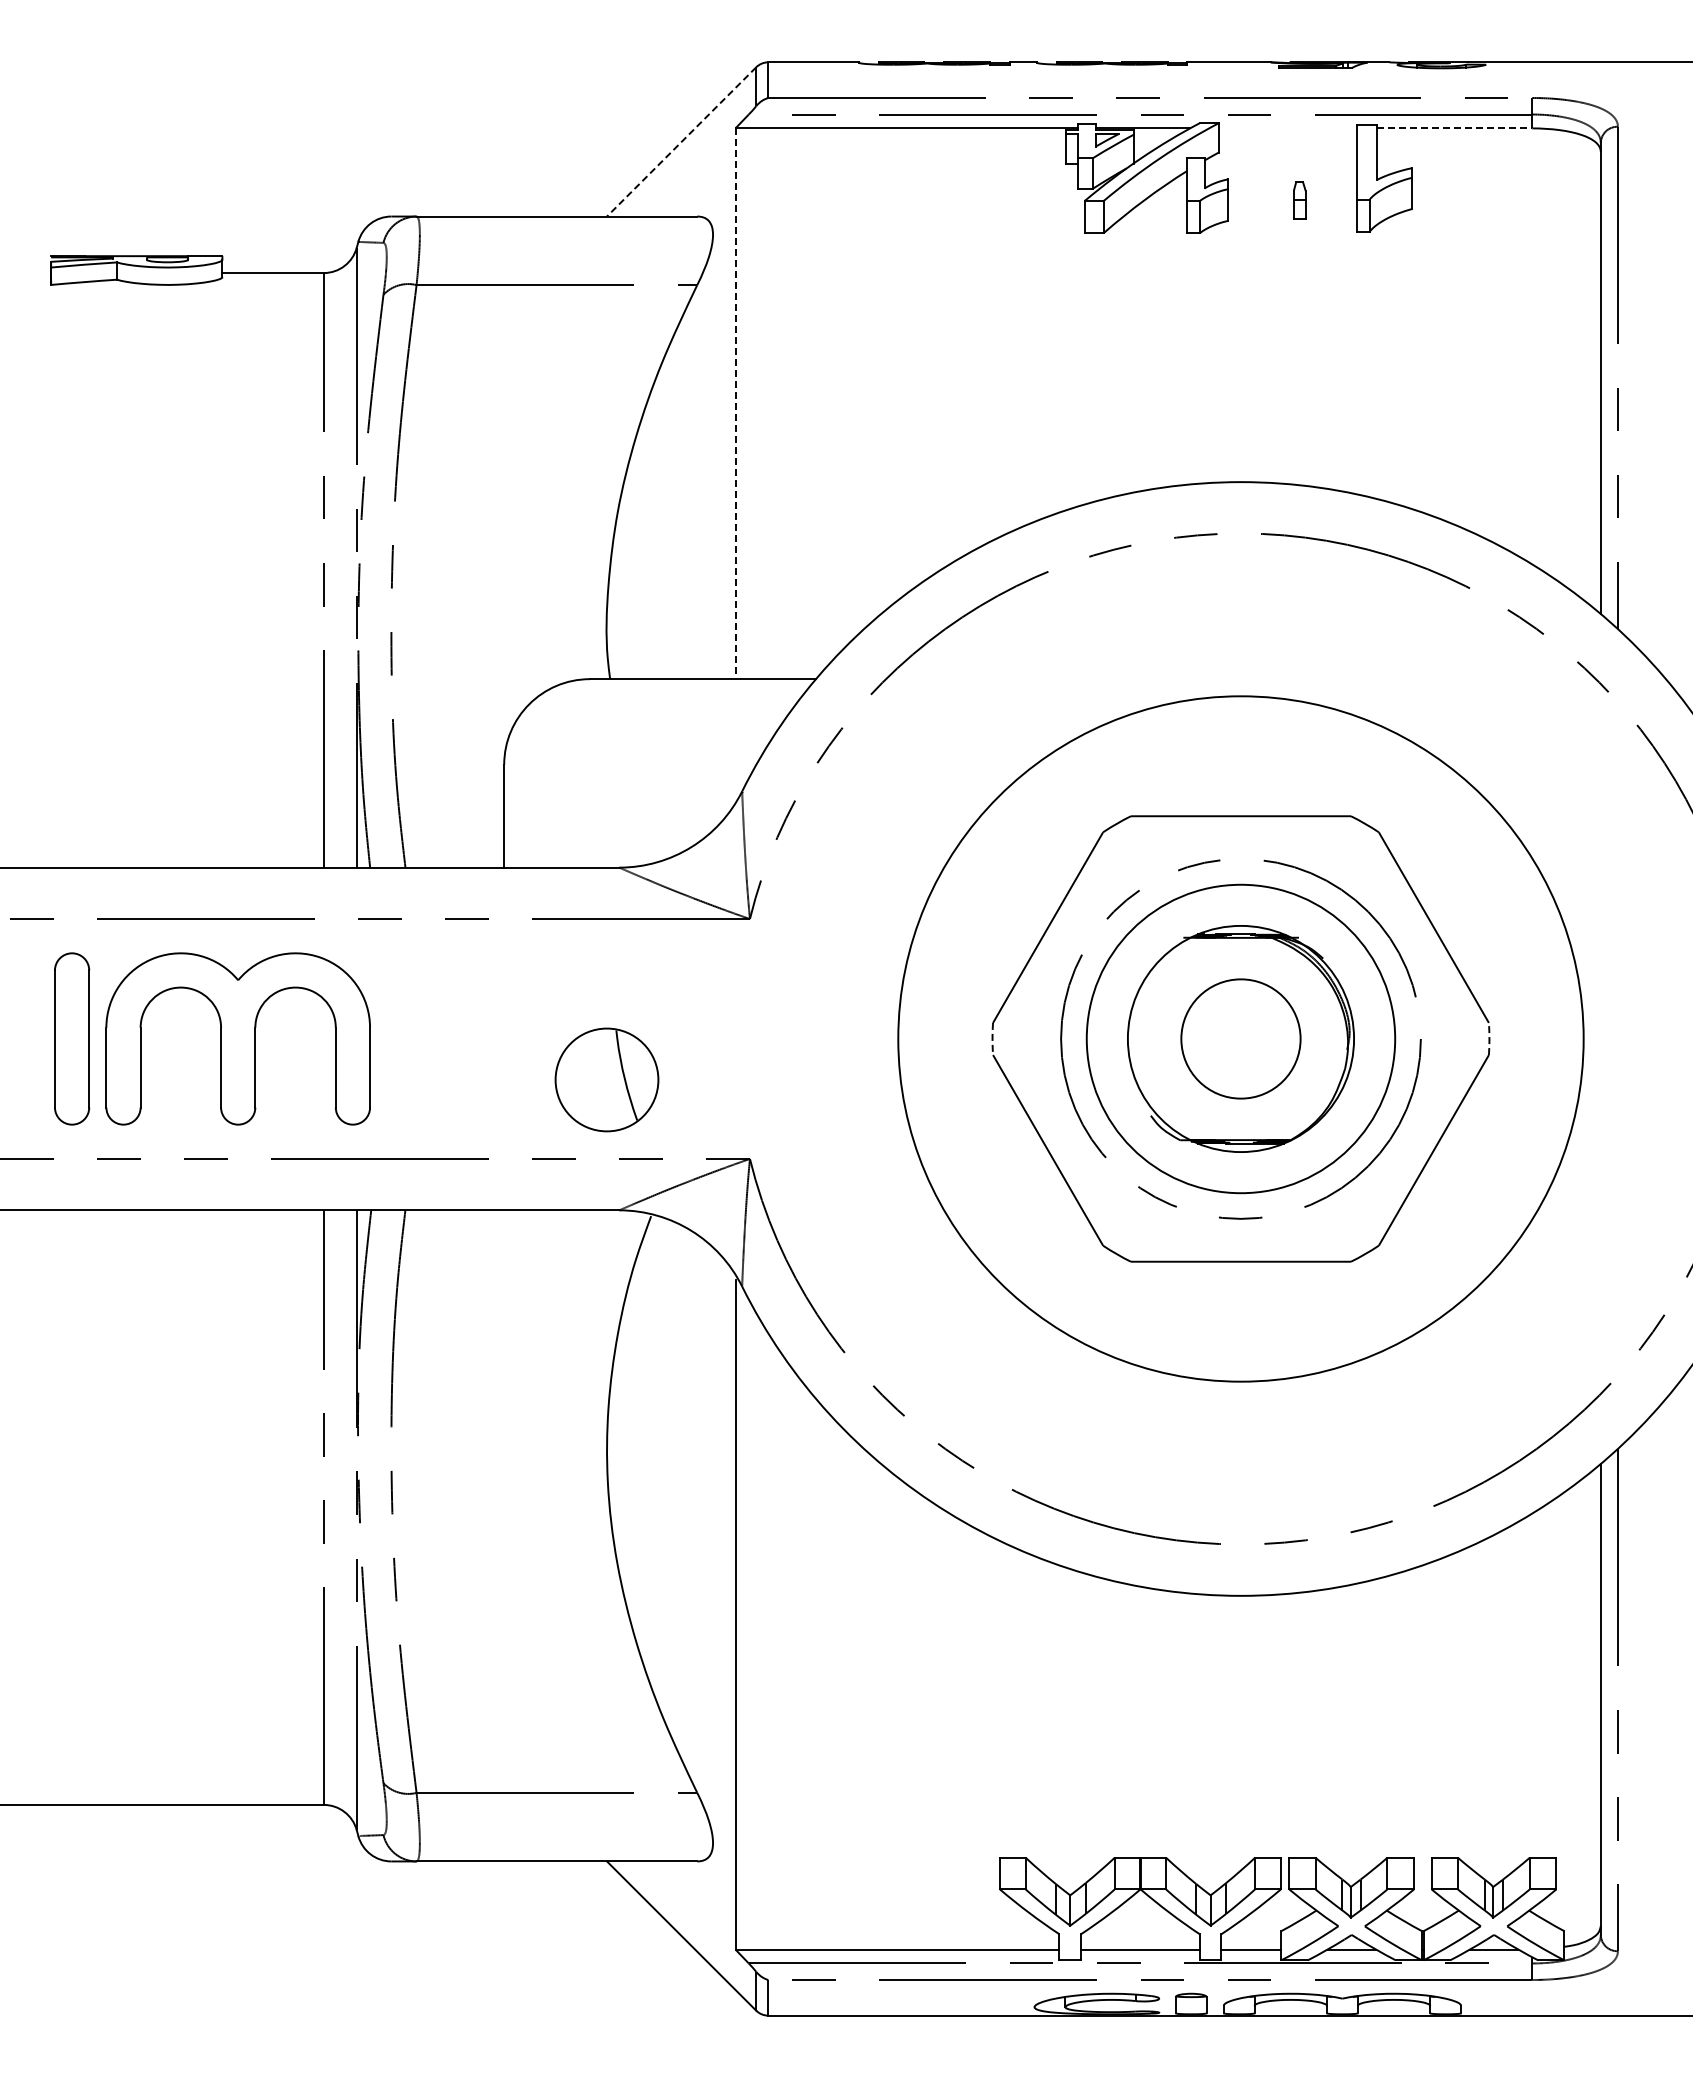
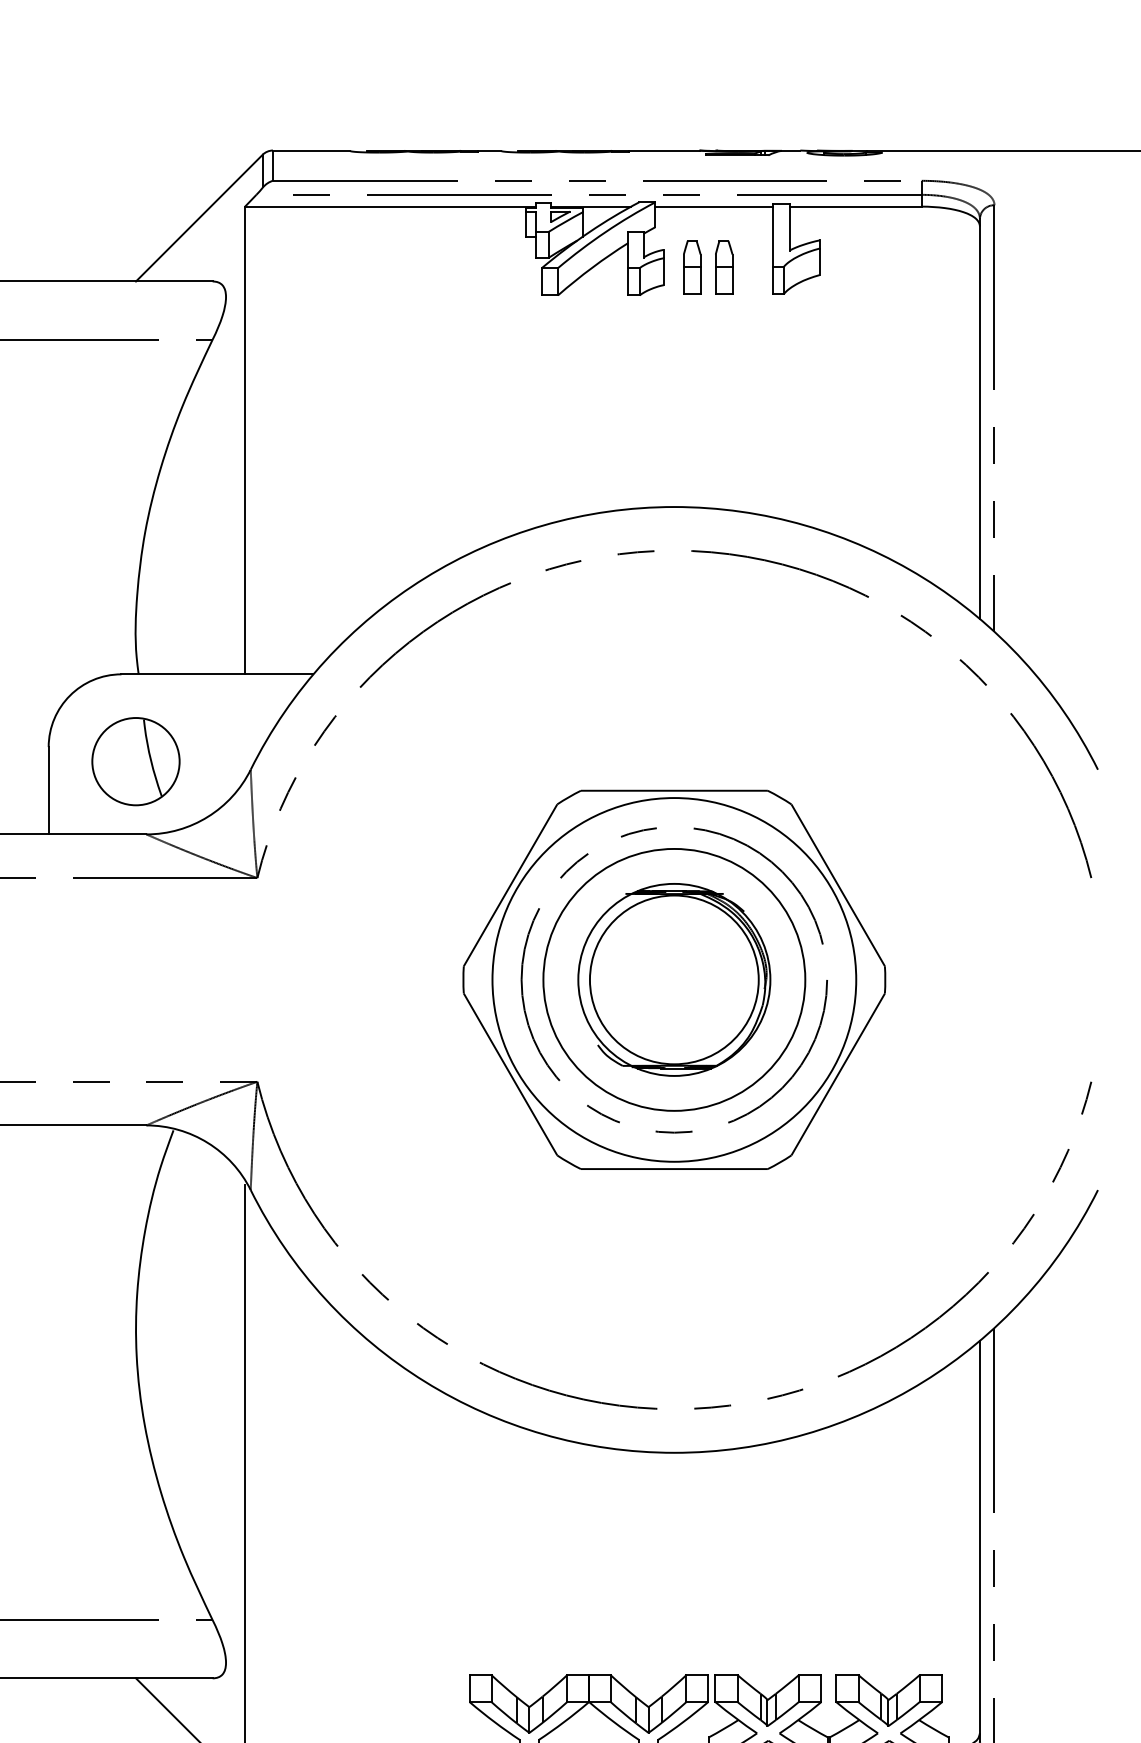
line: (1287, 128) -> (713, 206), added
line: (1454, 128) -> (855, 206), dashed -> solid
line: (681, 141) -> (199, 217), dashed -> solid
part: (1261, 200) -> (691, 267), added
part: (1299, 200) -> (724, 267), size x1.67
line: (735, 404) -> (245, 441), dashed -> solid
circle: (1240, 1038) -> (673, 979), size x0.62
circle: (1240, 1038) -> (673, 979), size x1.67
arc: (992, 1039) -> (463, 980), dashed -> solid
arc: (1489, 1039) -> (885, 980), dashed -> solid
part: (606, 1079) -> (135, 761), moved

